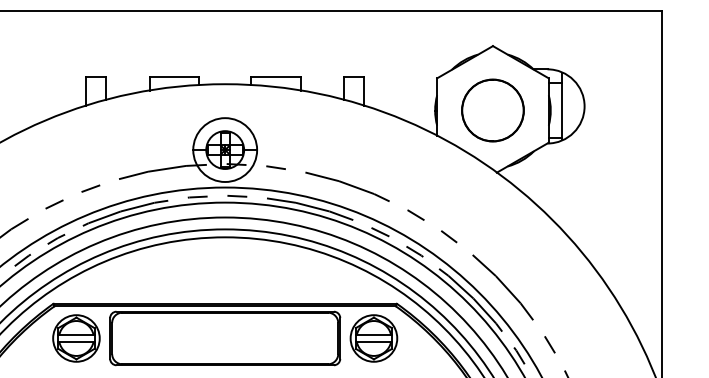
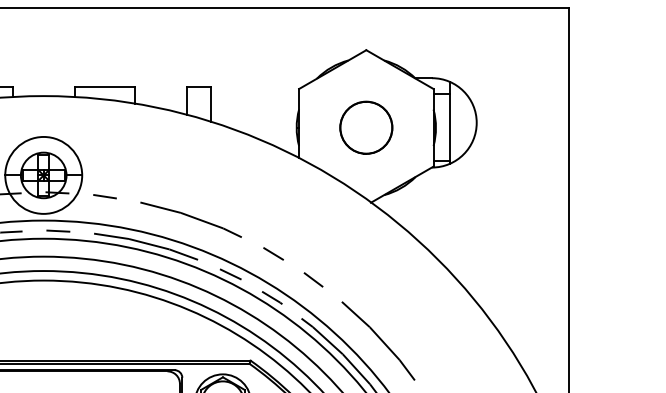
part: (492, 110) -> (365, 127), size x0.7

